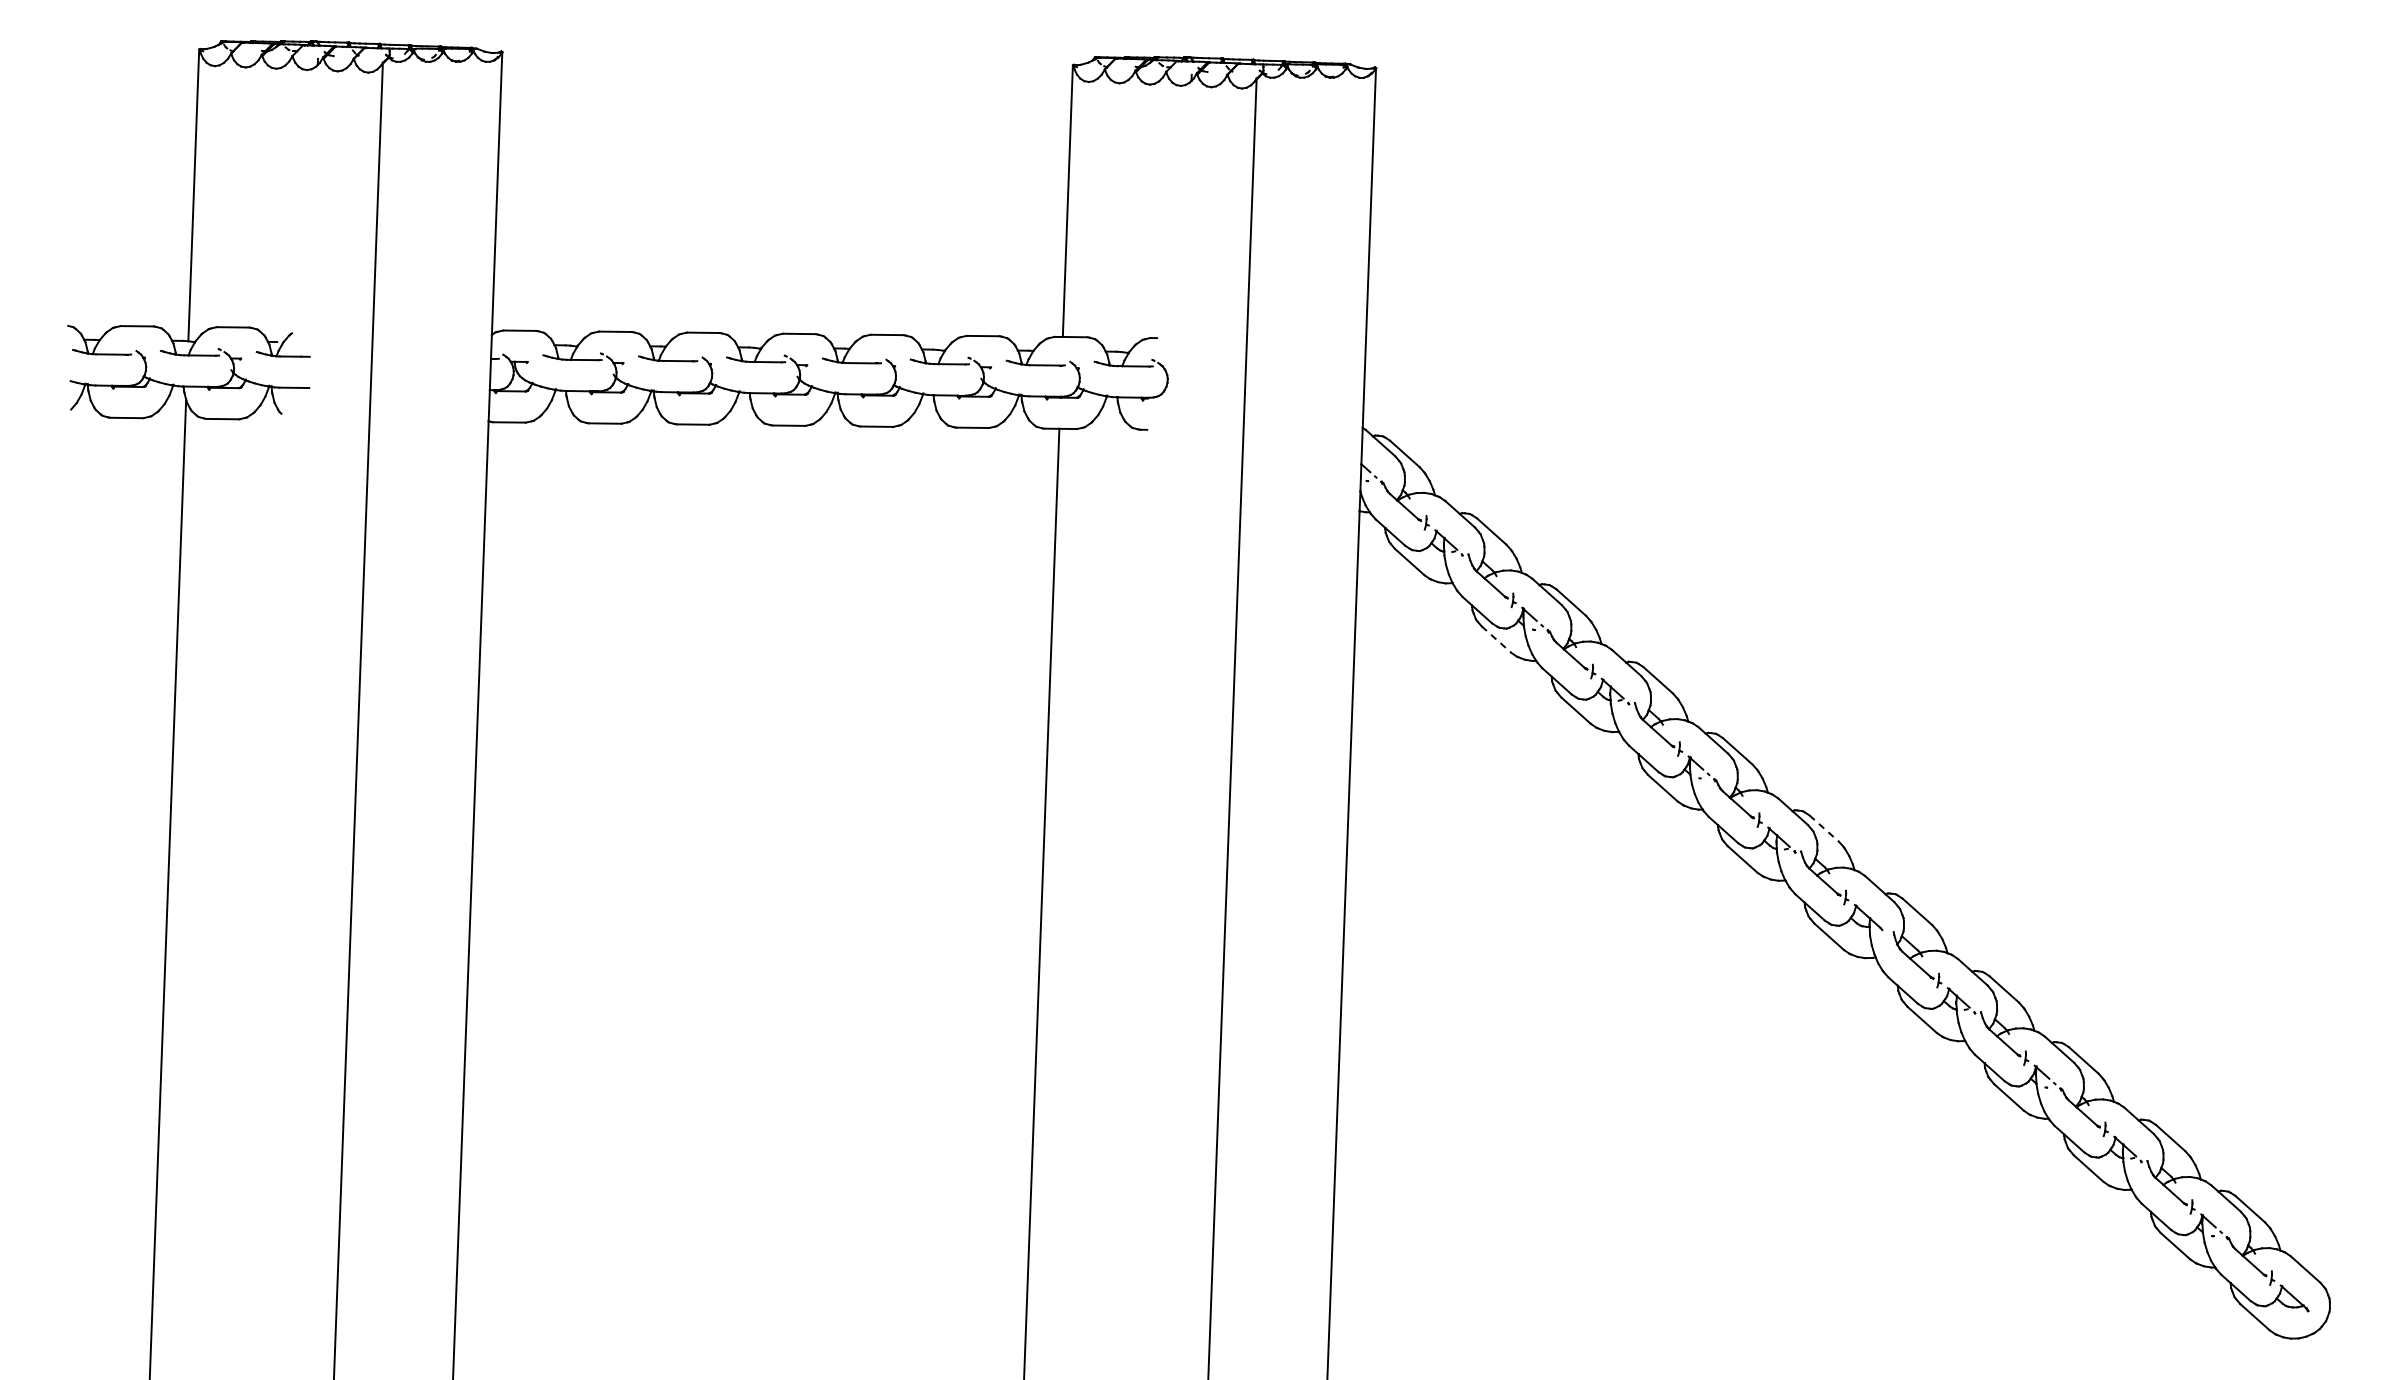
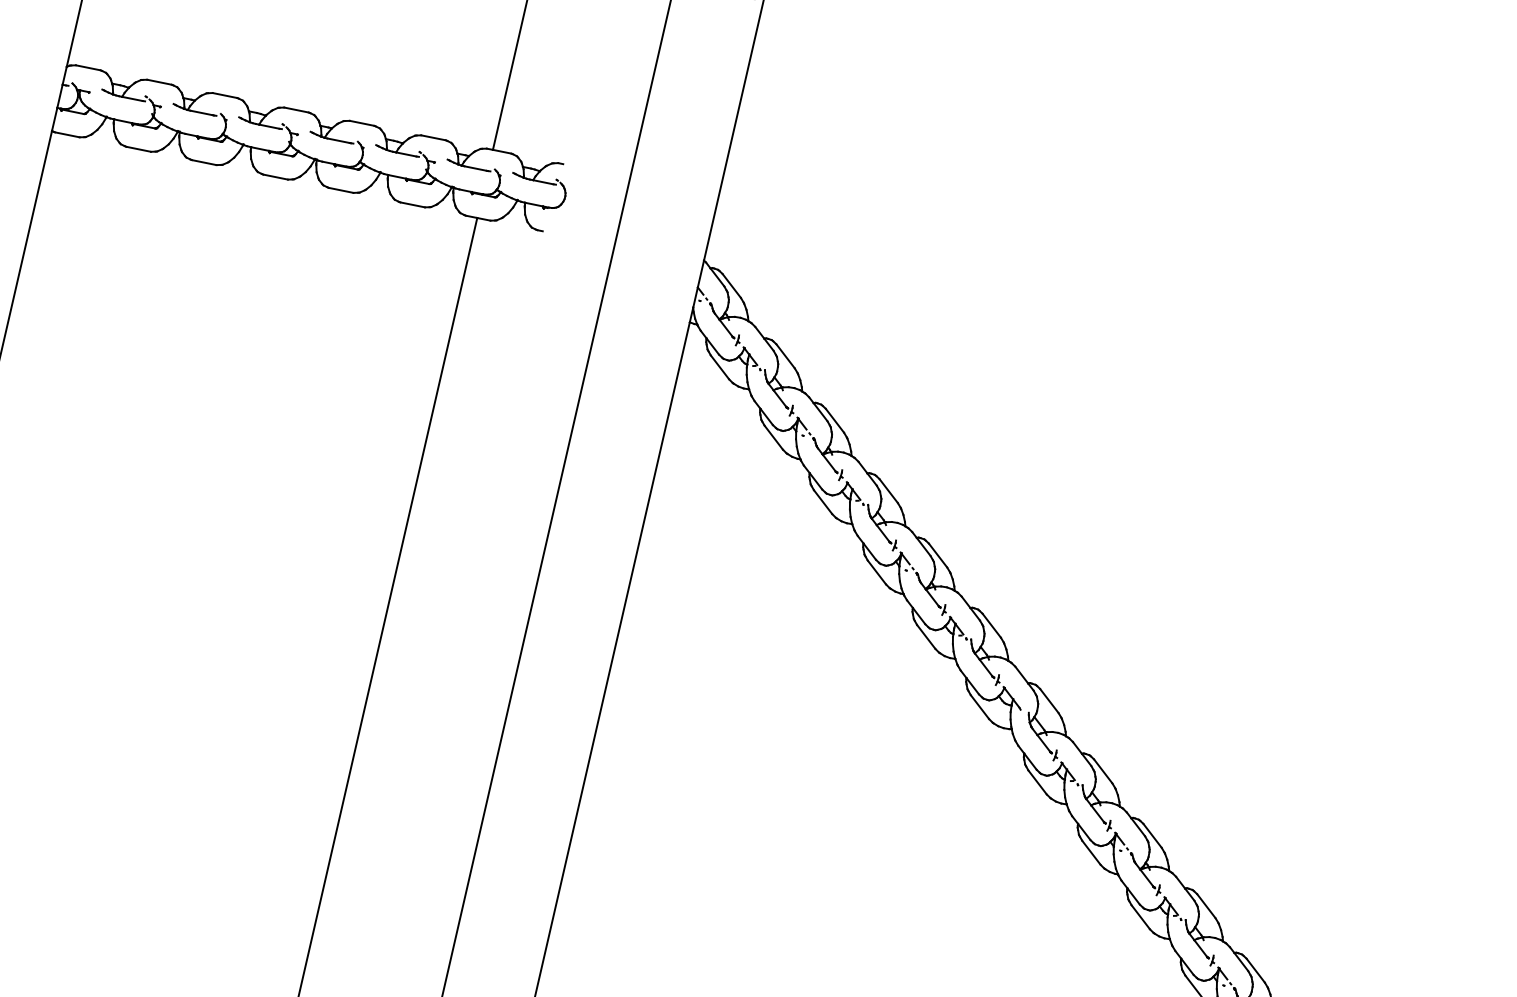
line: (1496, 639) -> (773, 437), dashed -> solid
line: (1824, 828) -> (991, 625), dashed -> solid

